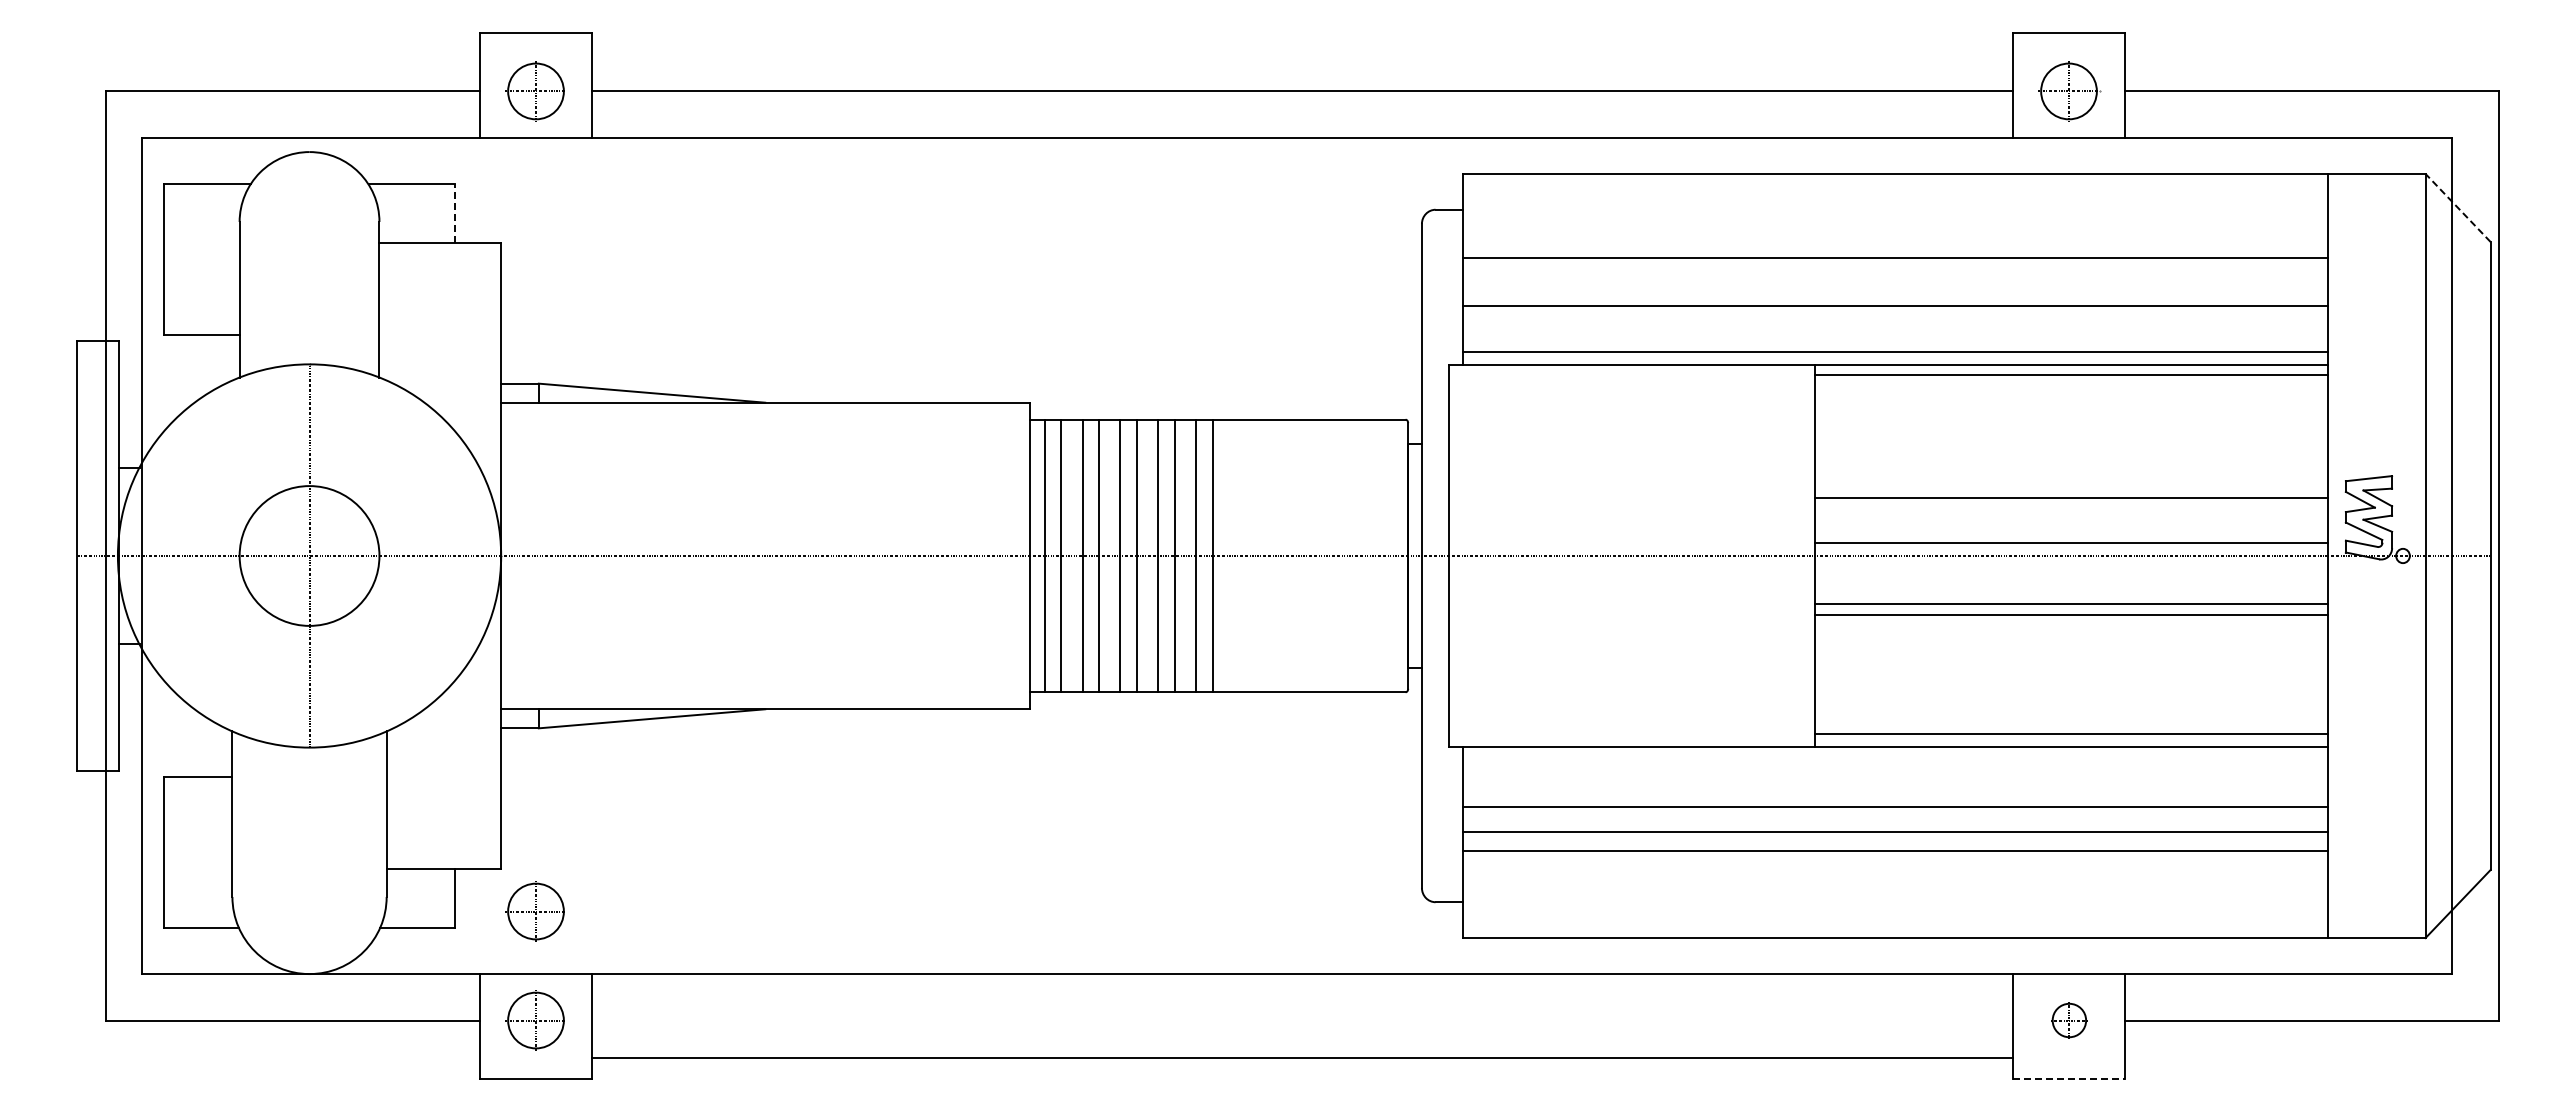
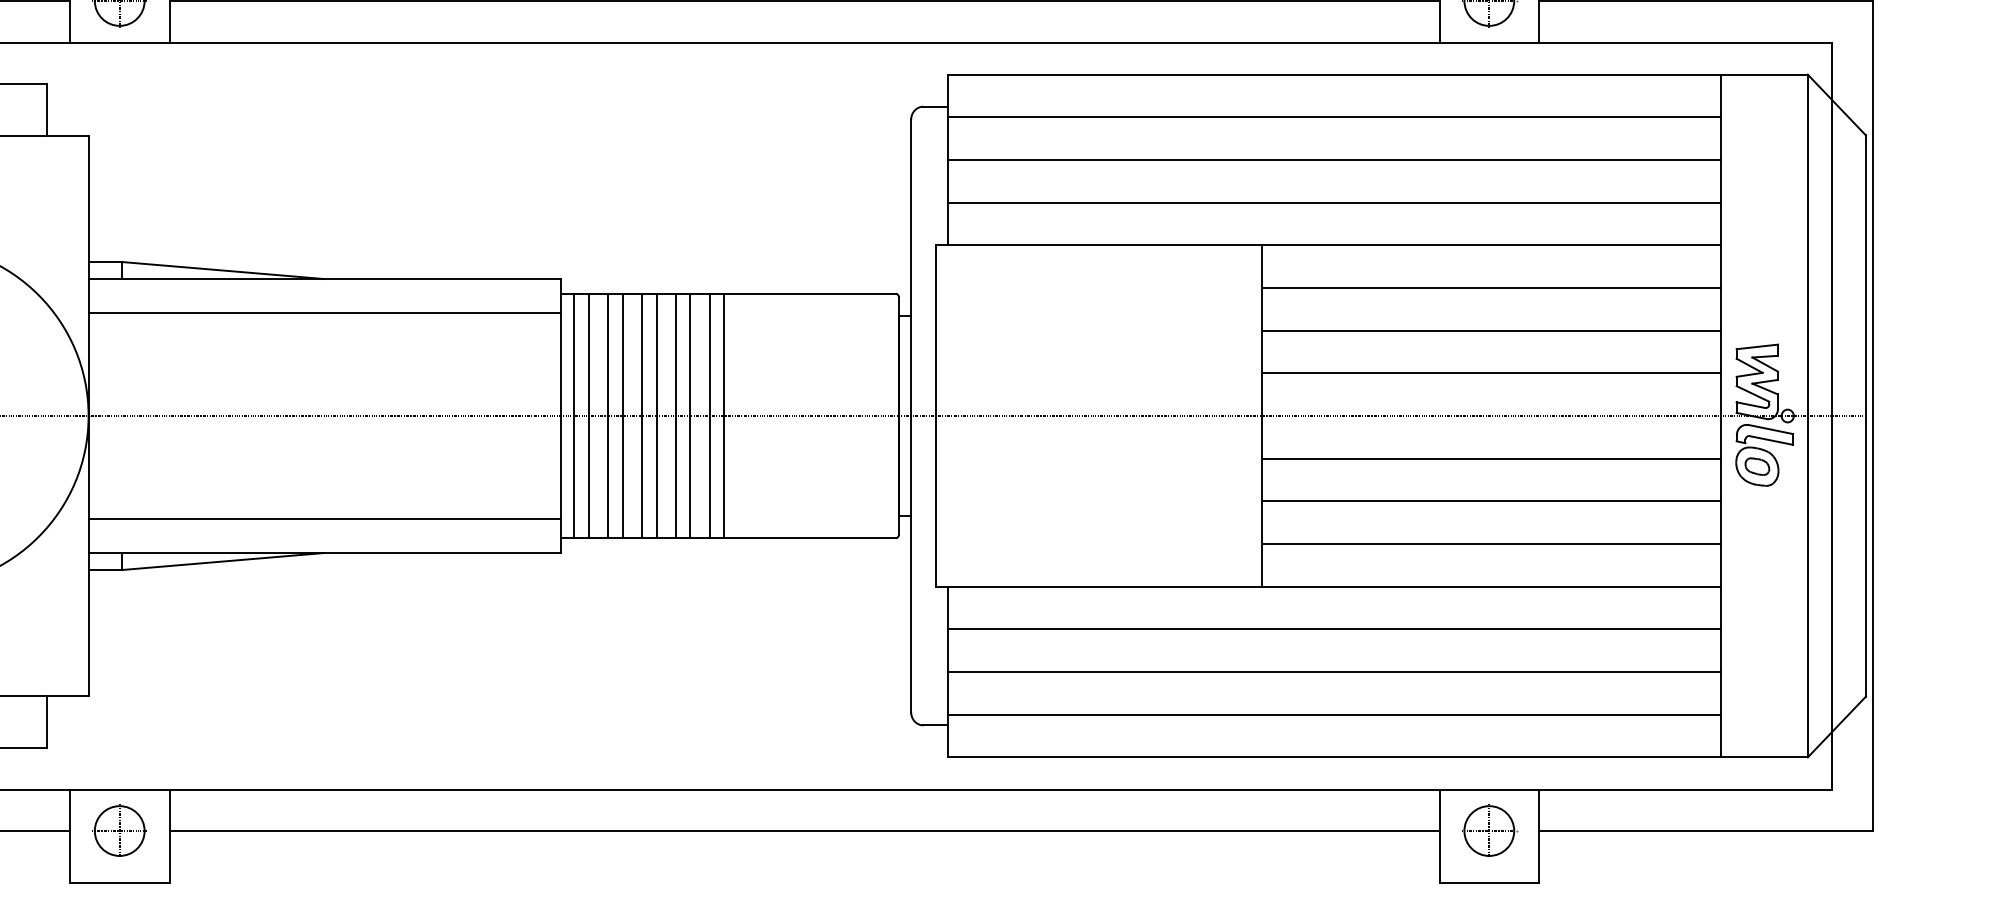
line: (2457, 207) -> (1836, 104), dashed -> solid
line: (454, 213) -> (46, 110), dashed -> solid
line: (1895, 257) -> (1334, 117), moved
line: (1895, 306) -> (1334, 160), moved
line: (1895, 352) -> (1334, 202), moved
line: (2070, 374) -> (1490, 287), moved
line: (765, 441) -> (324, 313), added
line: (2070, 497) -> (1490, 330), moved
line: (2070, 543) -> (1490, 373), moved
part: (2376, 600) -> (1764, 455), added
line: (2070, 615) -> (1490, 501), moved
line: (765, 670) -> (324, 518), added
line: (2070, 734) -> (1490, 544), moved
line: (1895, 806) -> (1334, 671), moved
line: (1895, 831) -> (1334, 629), moved
line: (1895, 851) -> (1334, 714), moved
part: (534, 911) -> (118, 733), removed
part: (2069, 1020) -> (1489, 831), size x1.67
line: (1302, 1057) -> (804, 831), moved
line: (2069, 1078) -> (1489, 882), dashed -> solid

